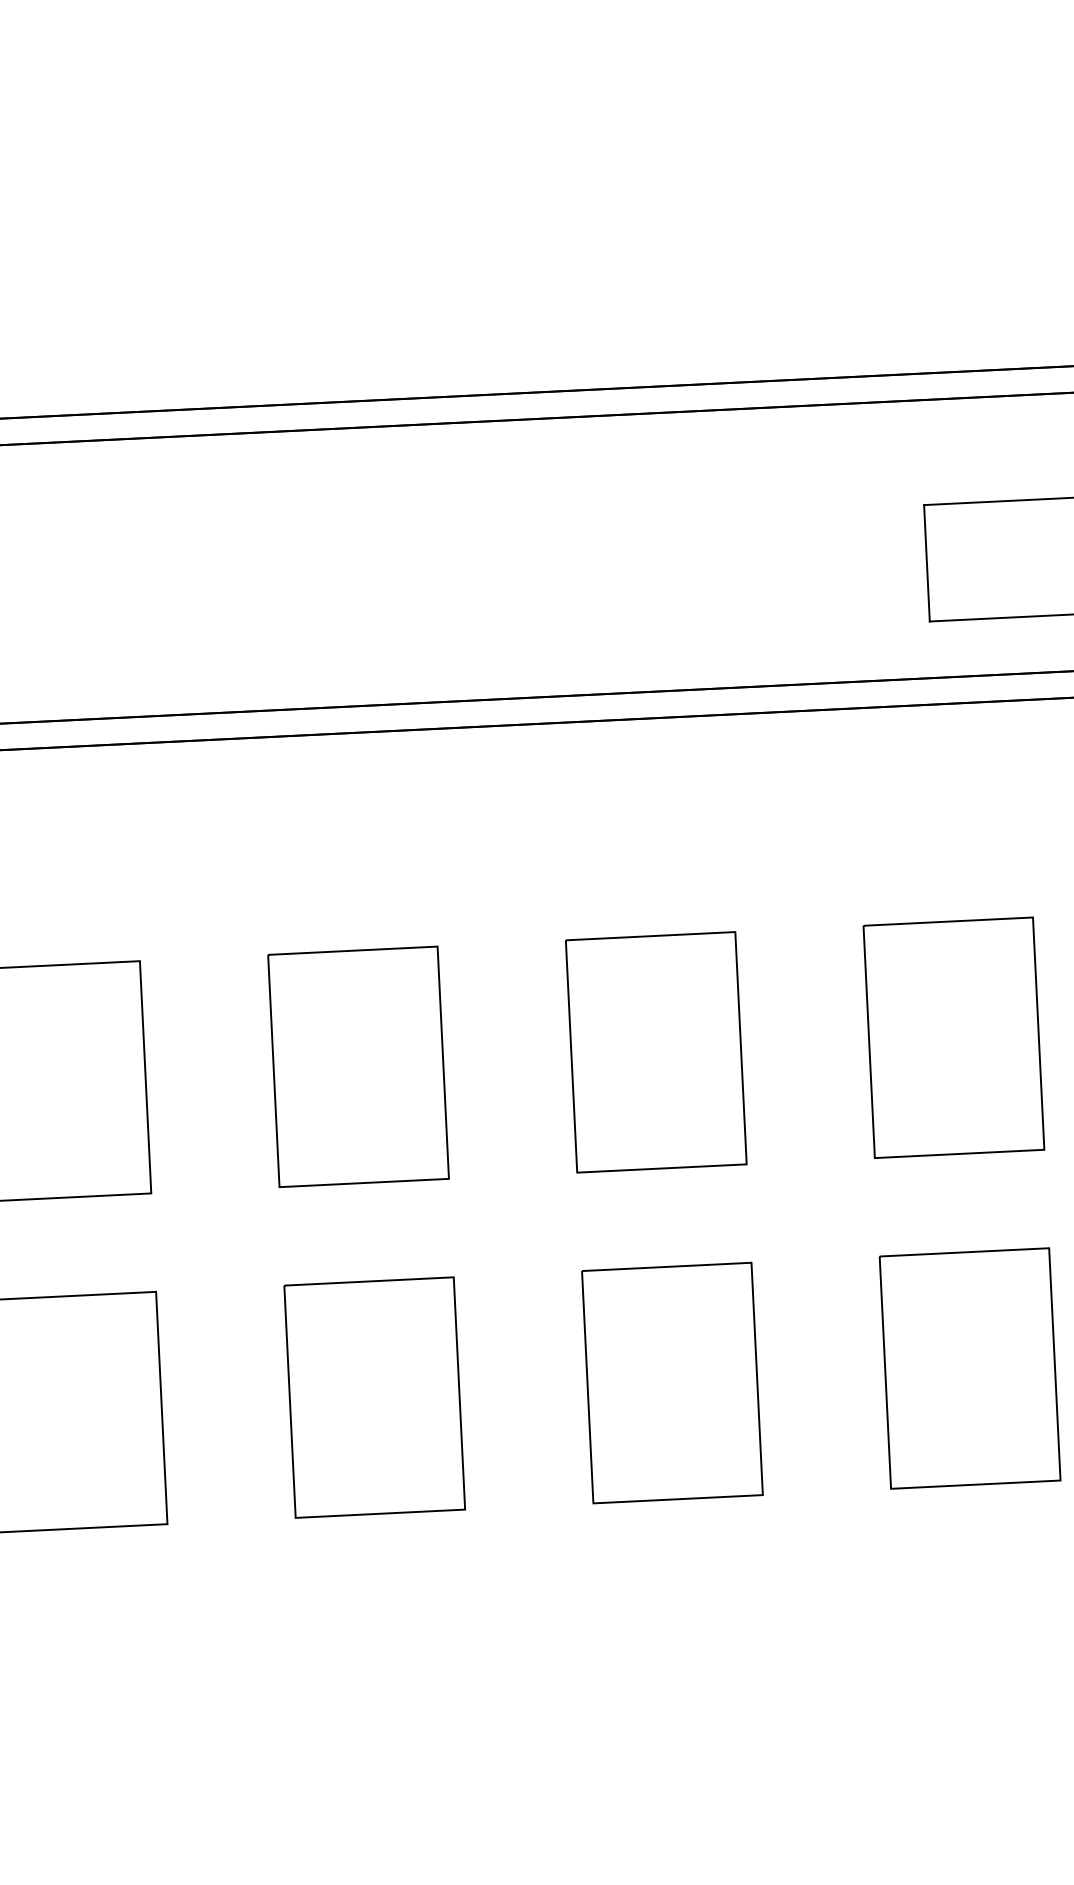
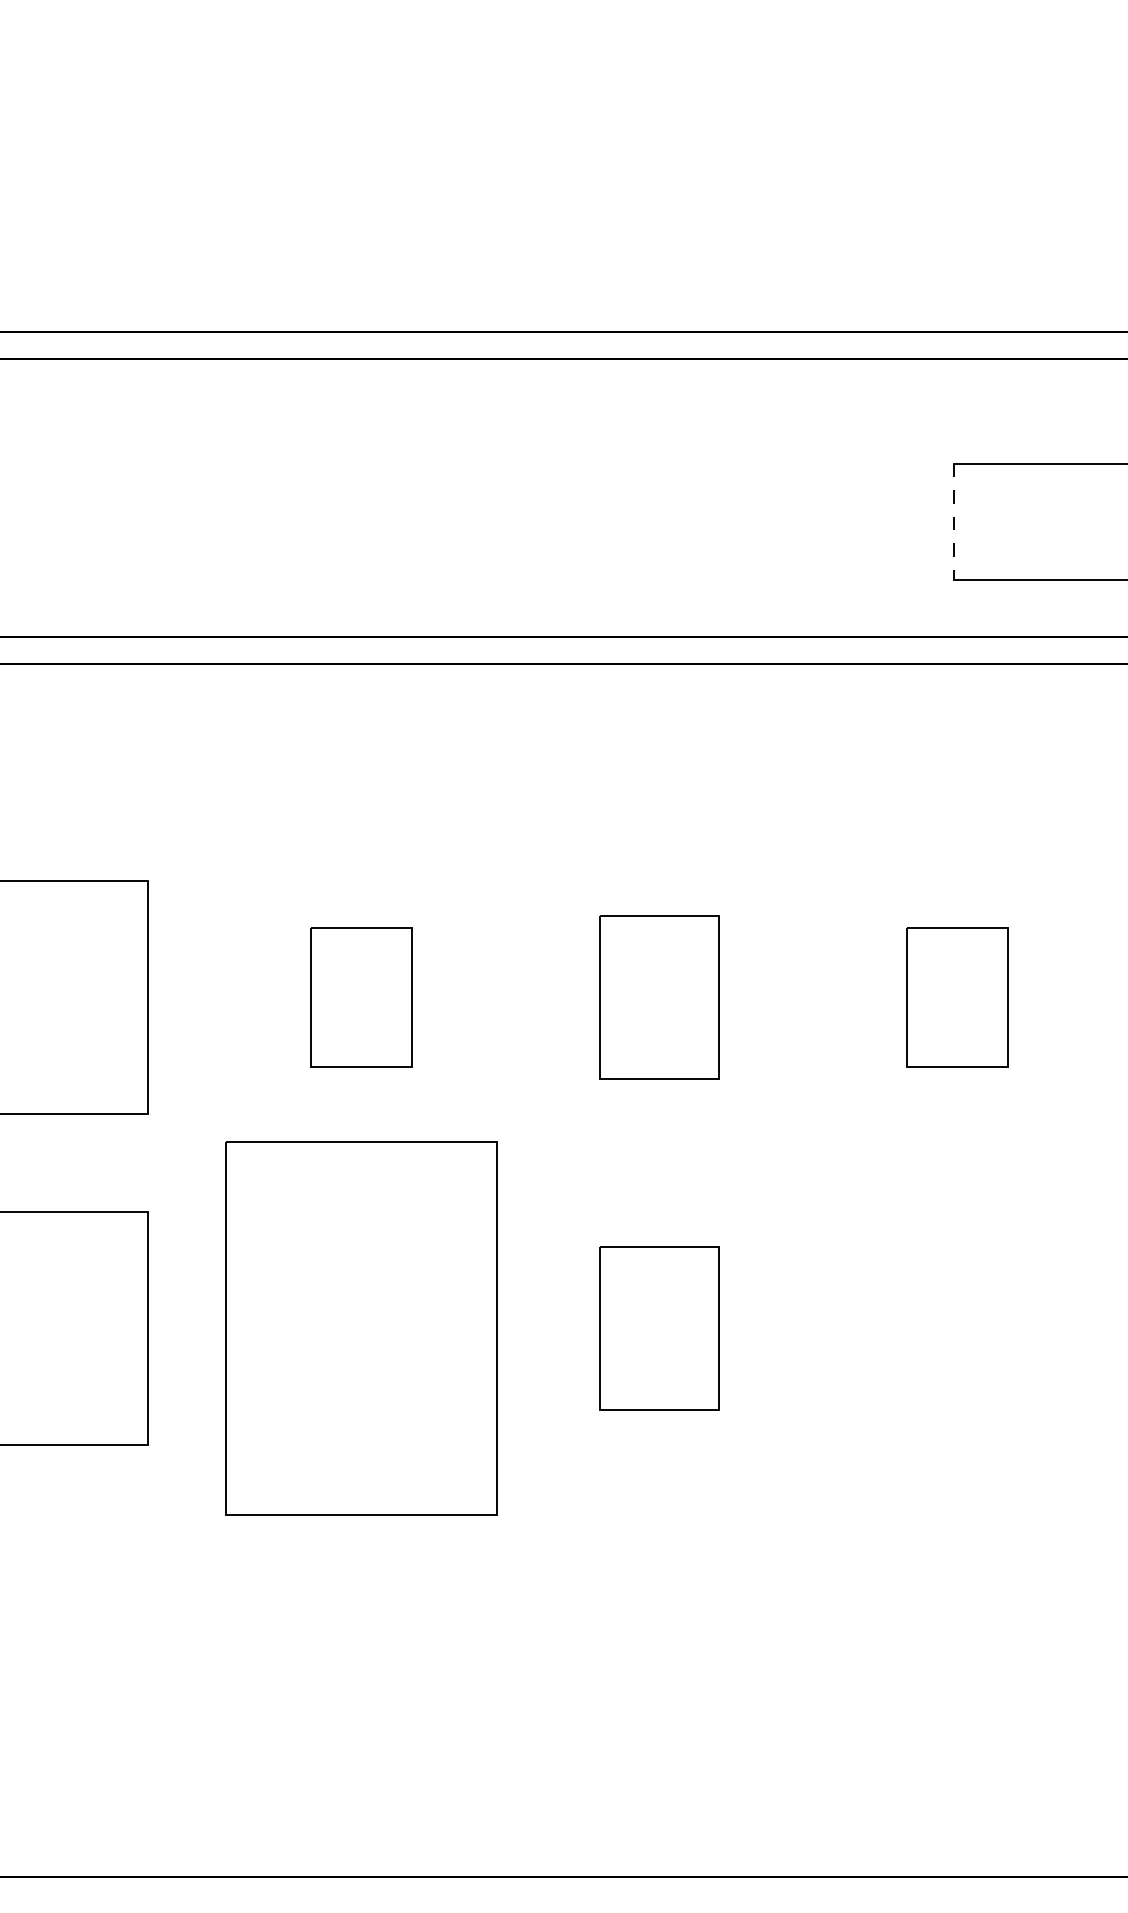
line: (926, 563) -> (953, 522), solid -> dashed
part: (953, 1037) -> (957, 997), size x0.6
part: (656, 1052) -> (659, 997), size x0.7
part: (358, 1067) -> (361, 997), size x0.6
part: (970, 1368) -> (957, 1328), removed
part: (672, 1383) -> (659, 1328), size x0.7
part: (374, 1397) -> (361, 1328), size x1.6

